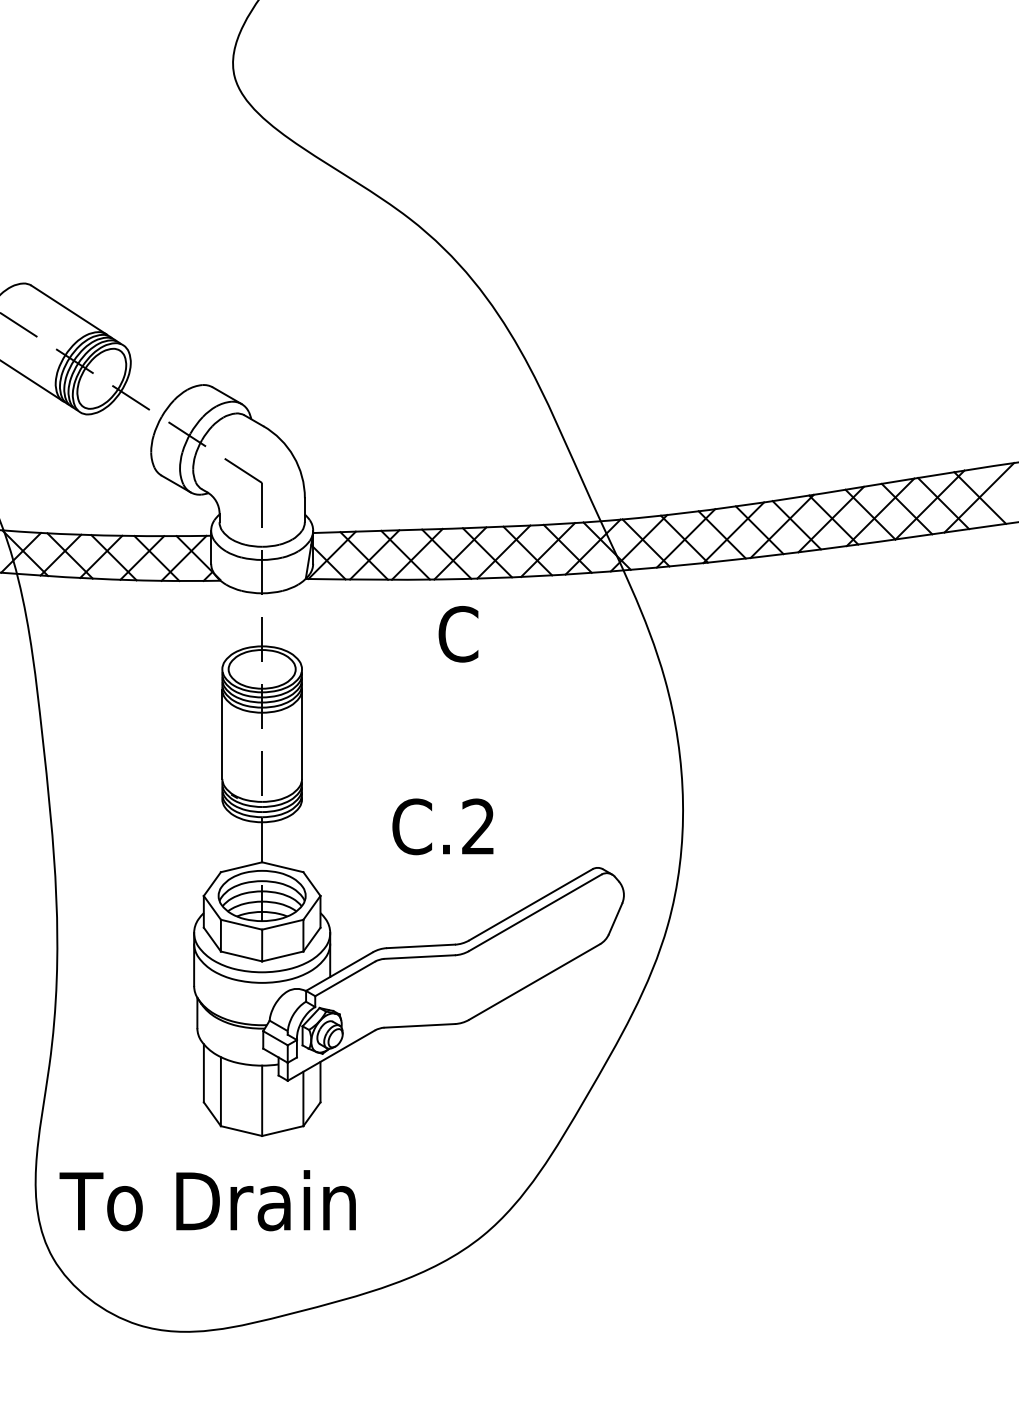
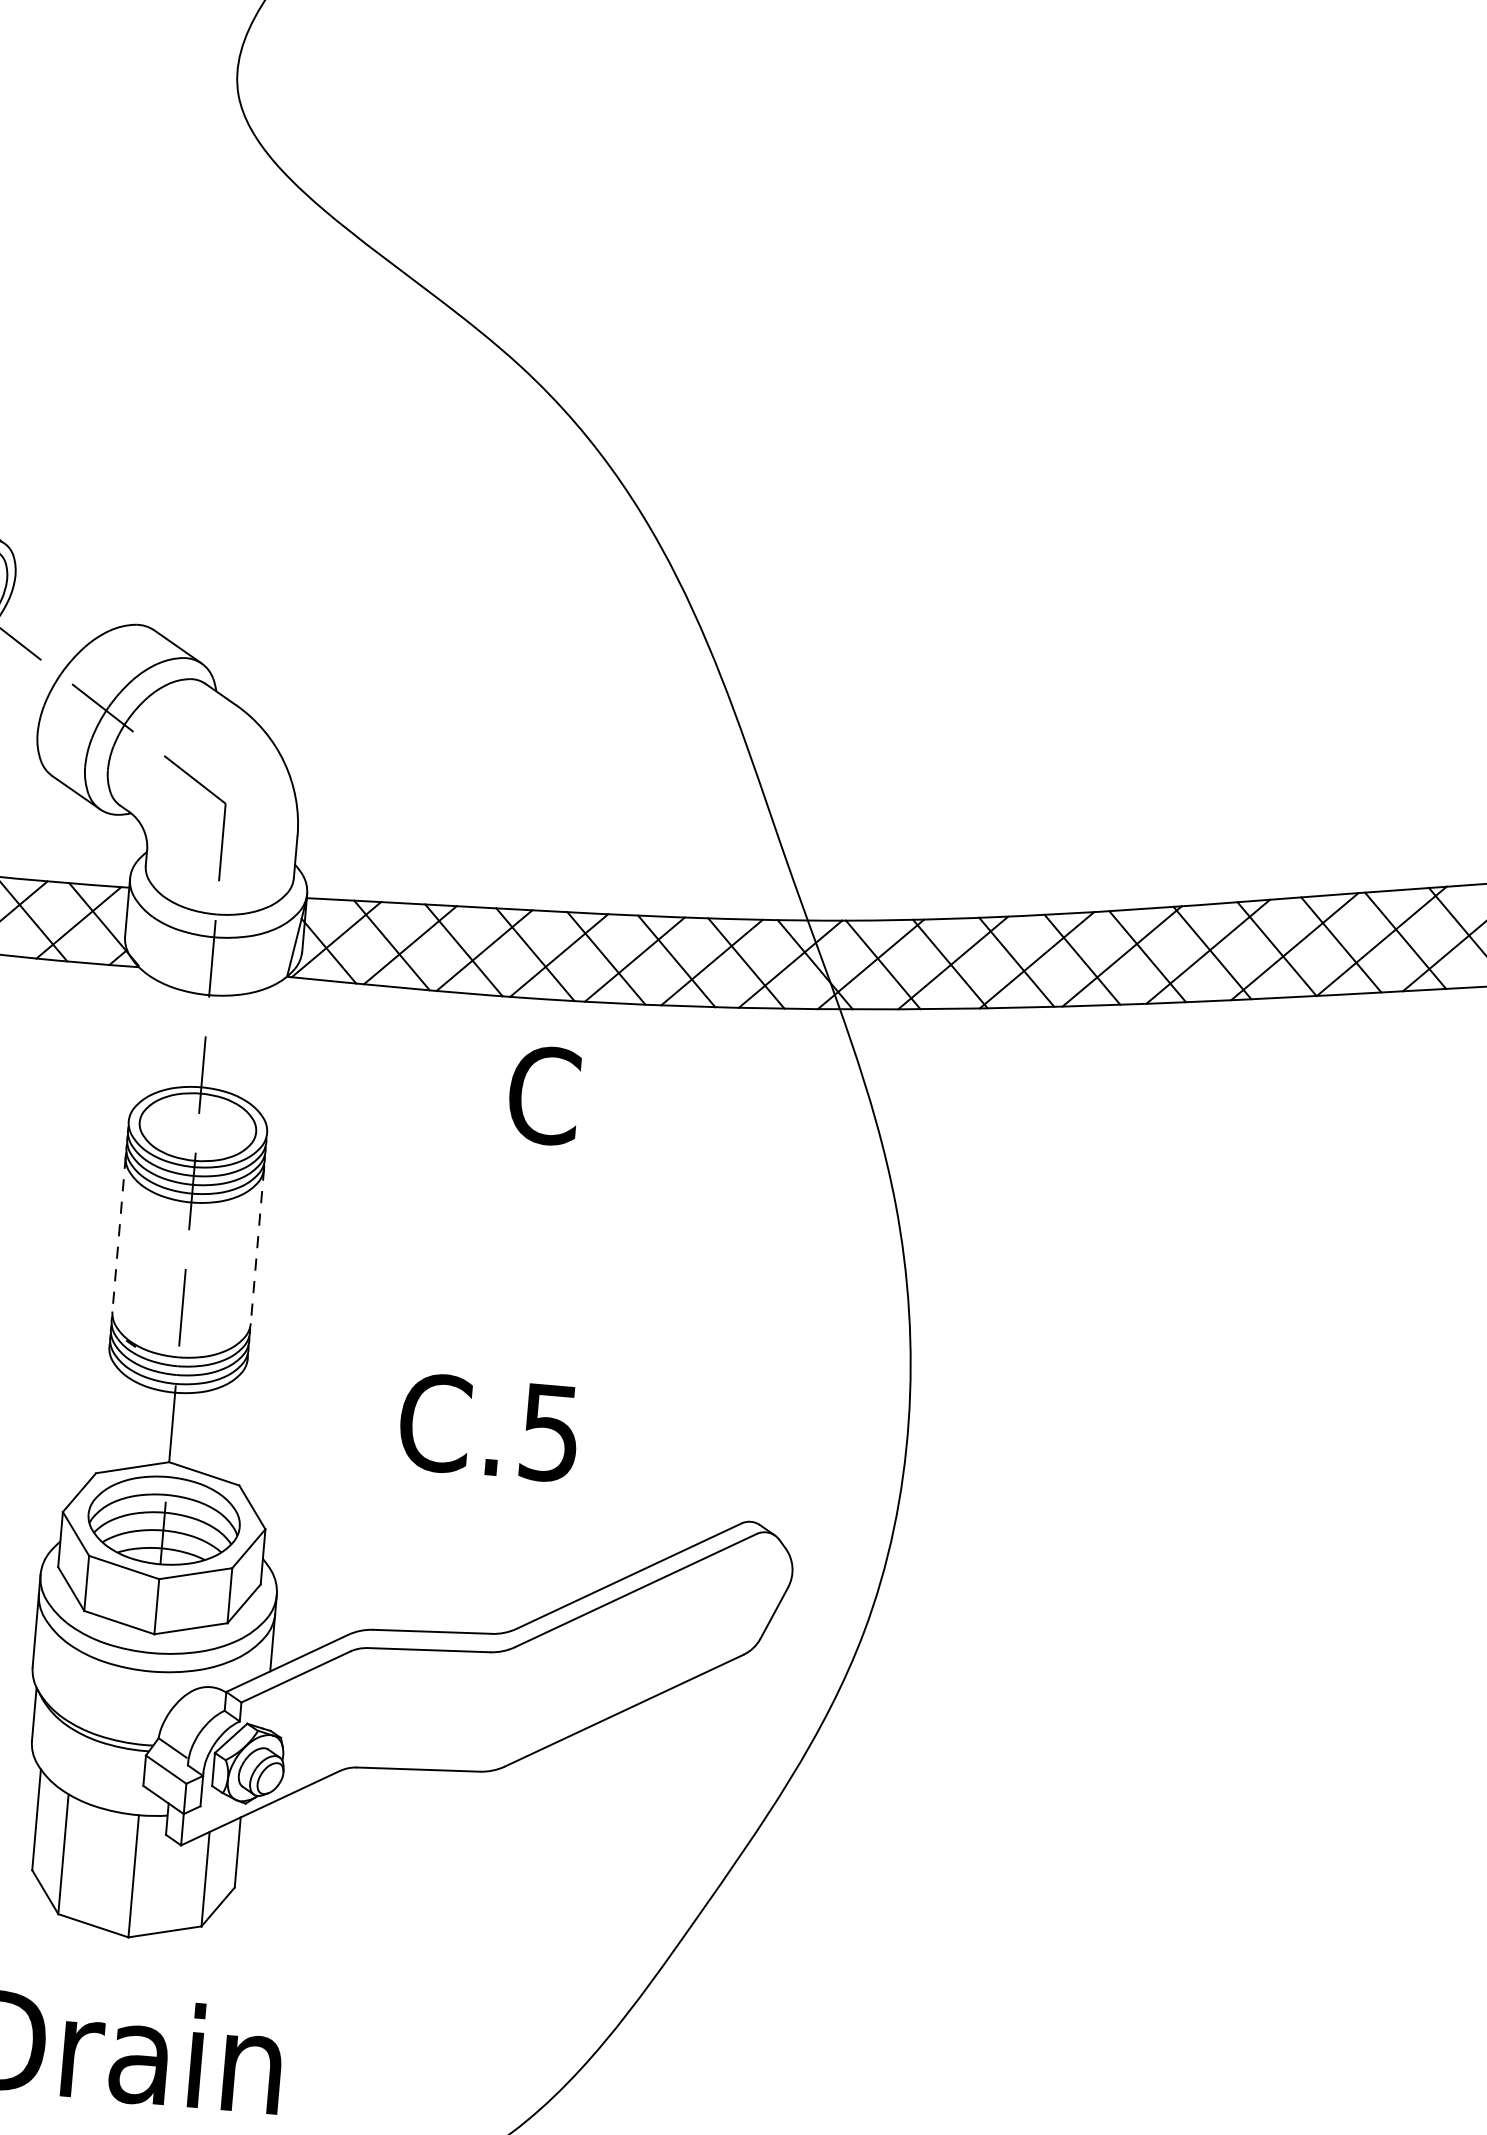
line: (222, 734) -> (119, 1234), solid -> dashed
line: (302, 734) -> (258, 1246), solid -> dashed
text: (478, 826) -> (550, 1432), C.2 -> C.5

